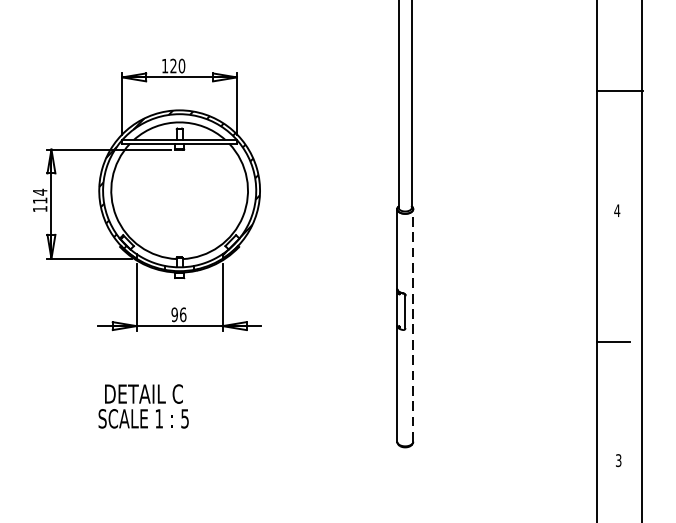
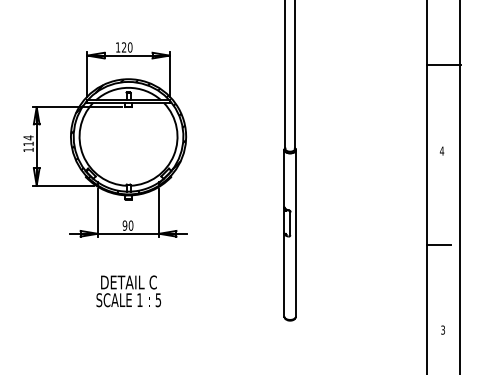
text: (183, 314) -> (131, 225), 96 -> 90
line: (412, 324) -> (295, 232), dashed -> solid
text: (143, 406) -> (128, 291), moved

